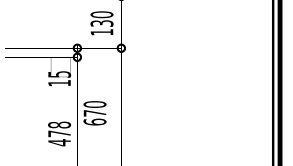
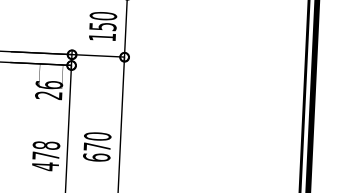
text: (101, 23) -> (102, 26), 130 -> 150
text: (59, 78) -> (49, 89), 15 -> 26
text: (94, 113) -> (96, 147), moved

